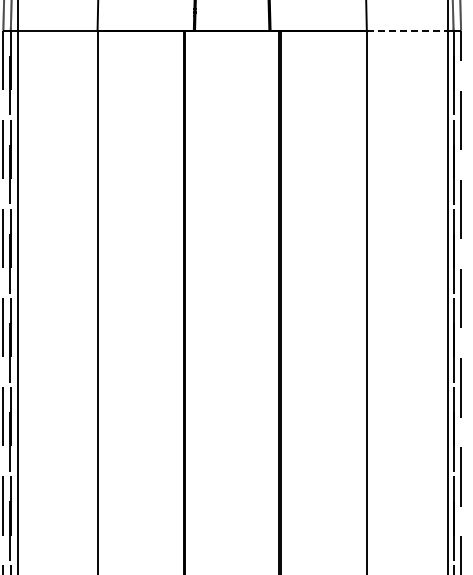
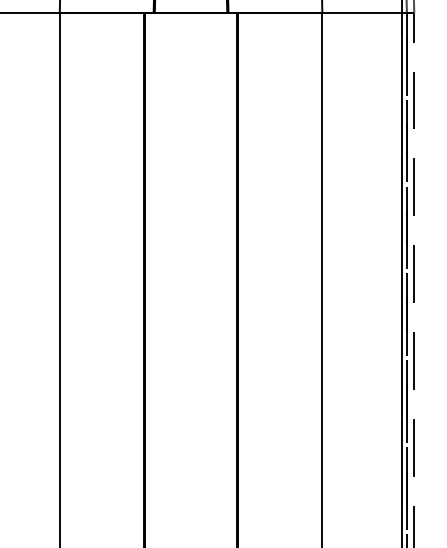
line: (407, 30) -> (362, 12), dashed -> solid

